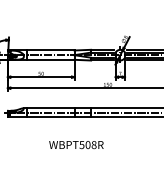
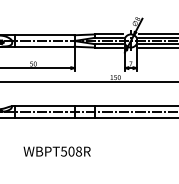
text: (76, 145) -> (57, 152), moved

